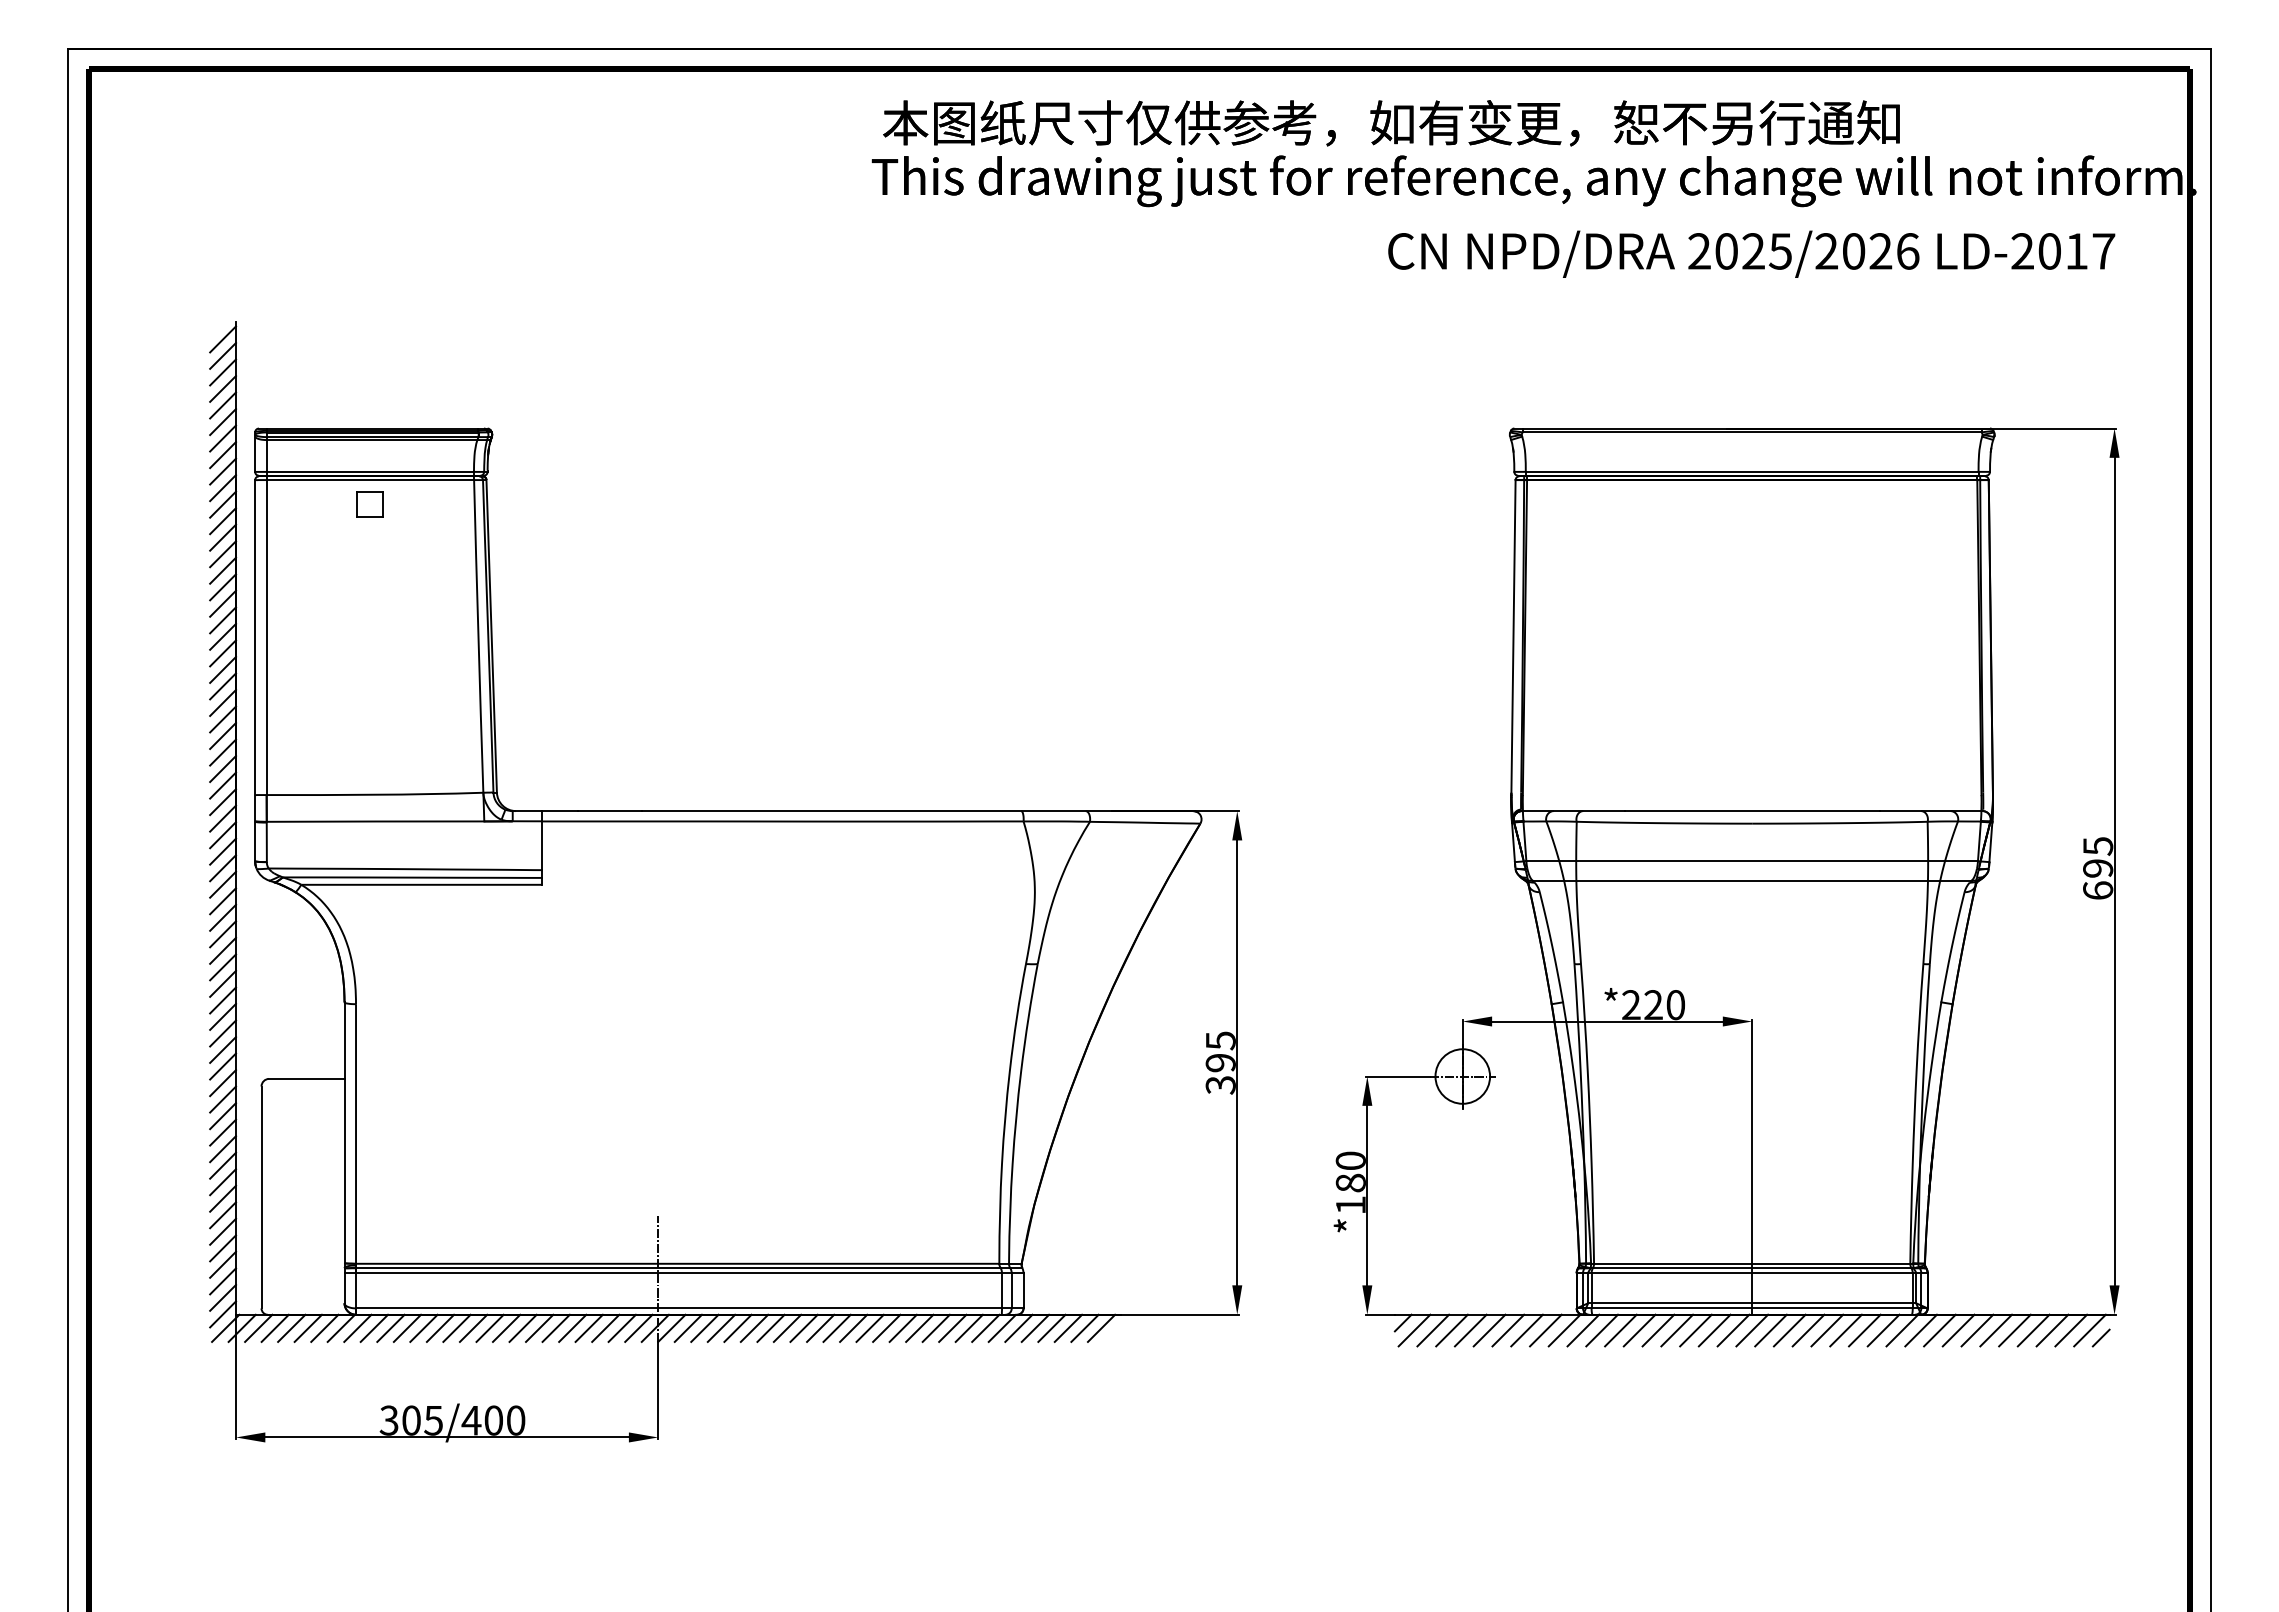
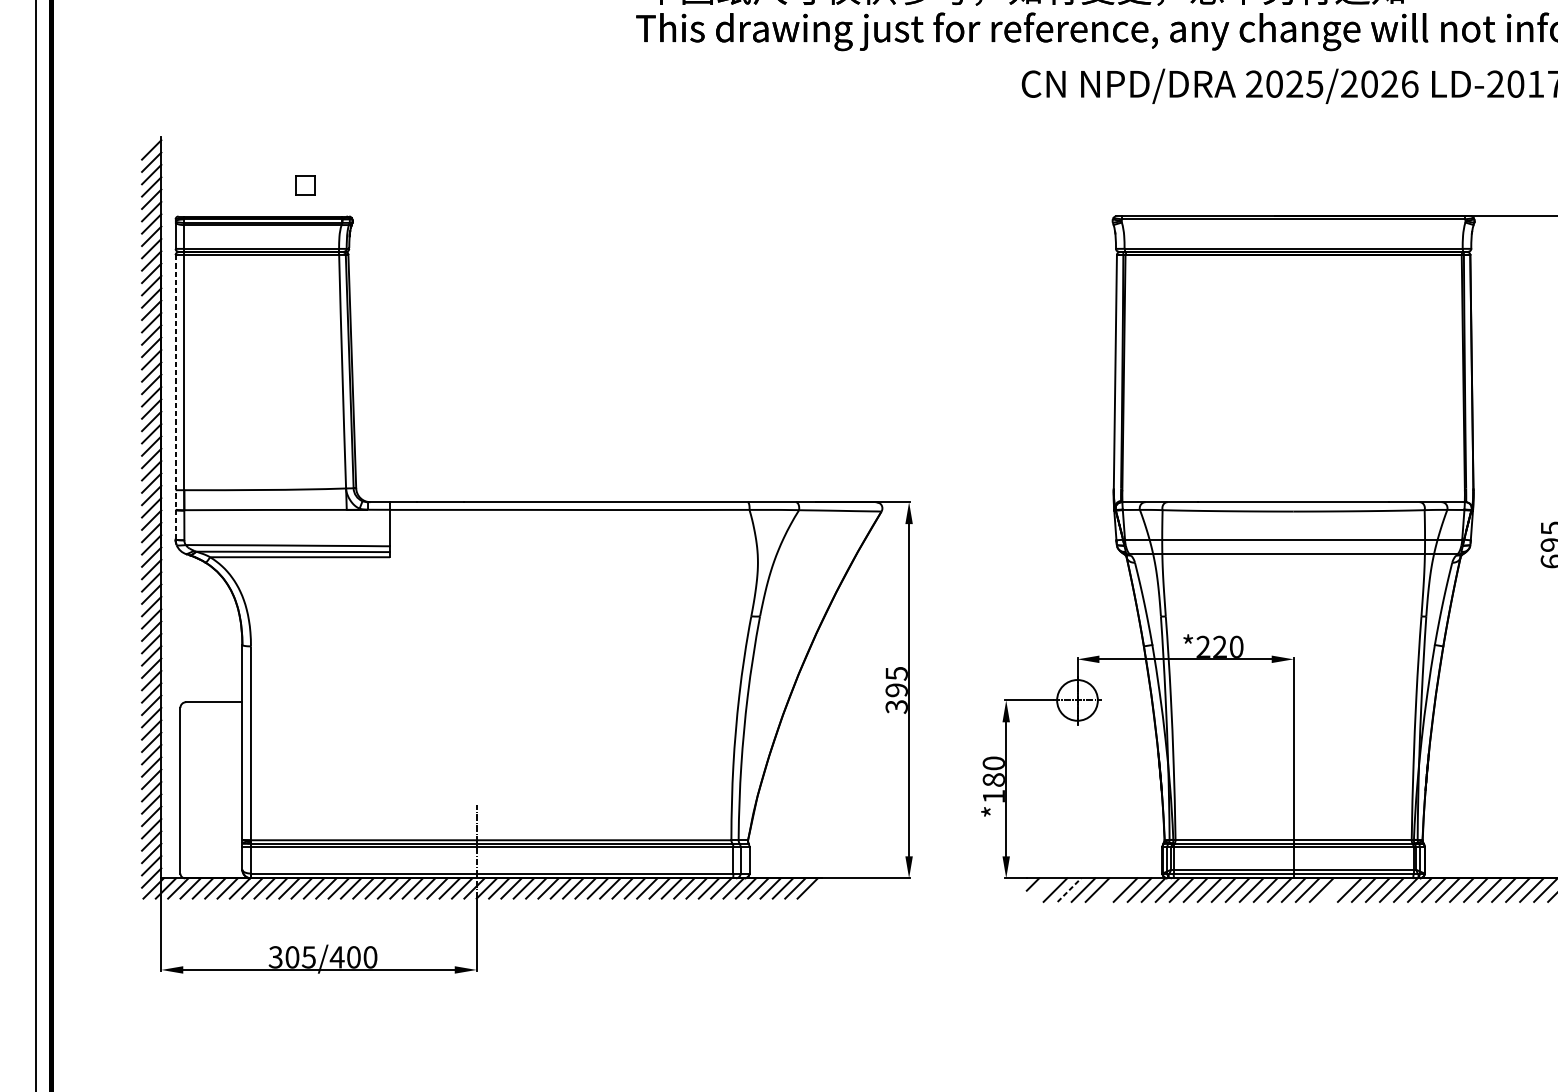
part: (369, 504) -> (305, 185), moved
line: (255, 670) -> (175, 397), solid -> dashed
line: (1414, 1330) -> (1041, 890), removed
line: (1452, 1330) -> (1069, 890), solid -> dashed
line: (1508, 1330) -> (1111, 890), removed
line: (1808, 1330) -> (1335, 890), removed

